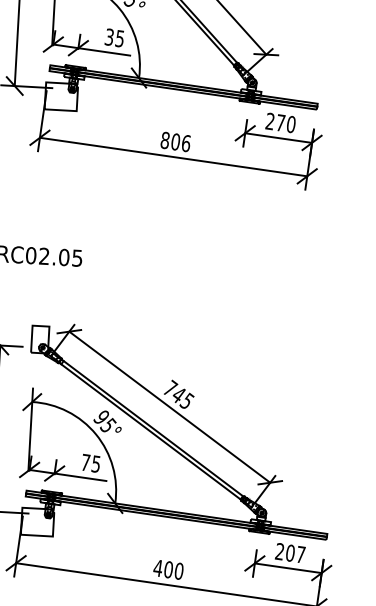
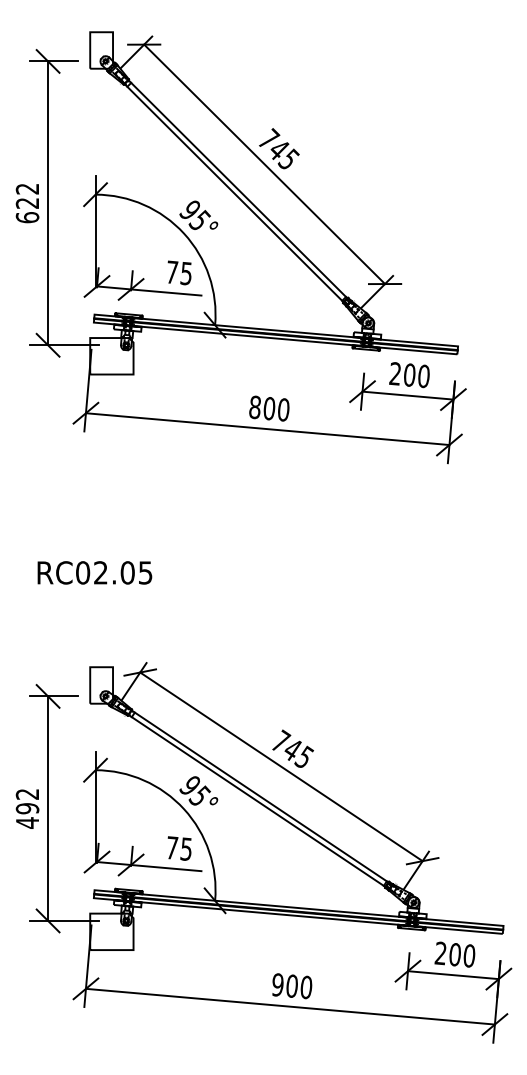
text: (109, 37) -> (172, 272), 35 -> 75
text: (280, 122) -> (409, 374), 270 -> 200
text: (186, 143) -> (283, 409), 806 -> 800
text: (300, 554) -> (469, 955), 207 -> 200
text: (157, 567) -> (277, 984), 400 -> 900

